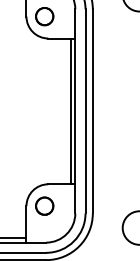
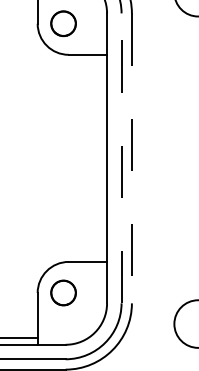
line: (71, 110) -> (101, 157), removed
line: (85, 111) -> (121, 158), solid -> dashed
line: (92, 111) -> (131, 158), solid -> dashed

